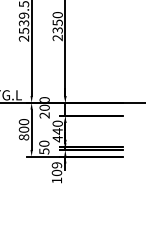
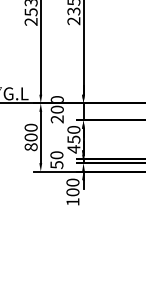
text: (57, 131) -> (73, 139), 440 -> 450
text: (57, 165) -> (73, 182), 109 -> 100

